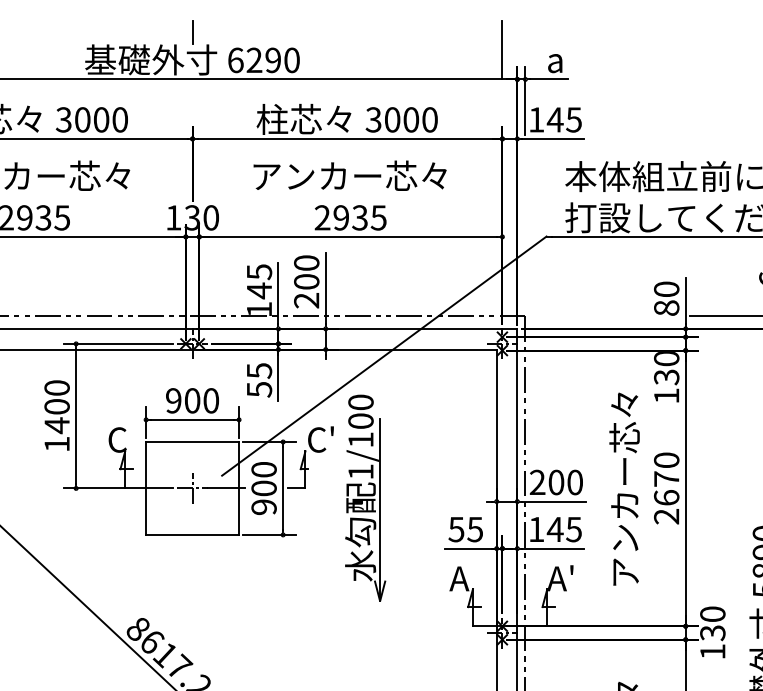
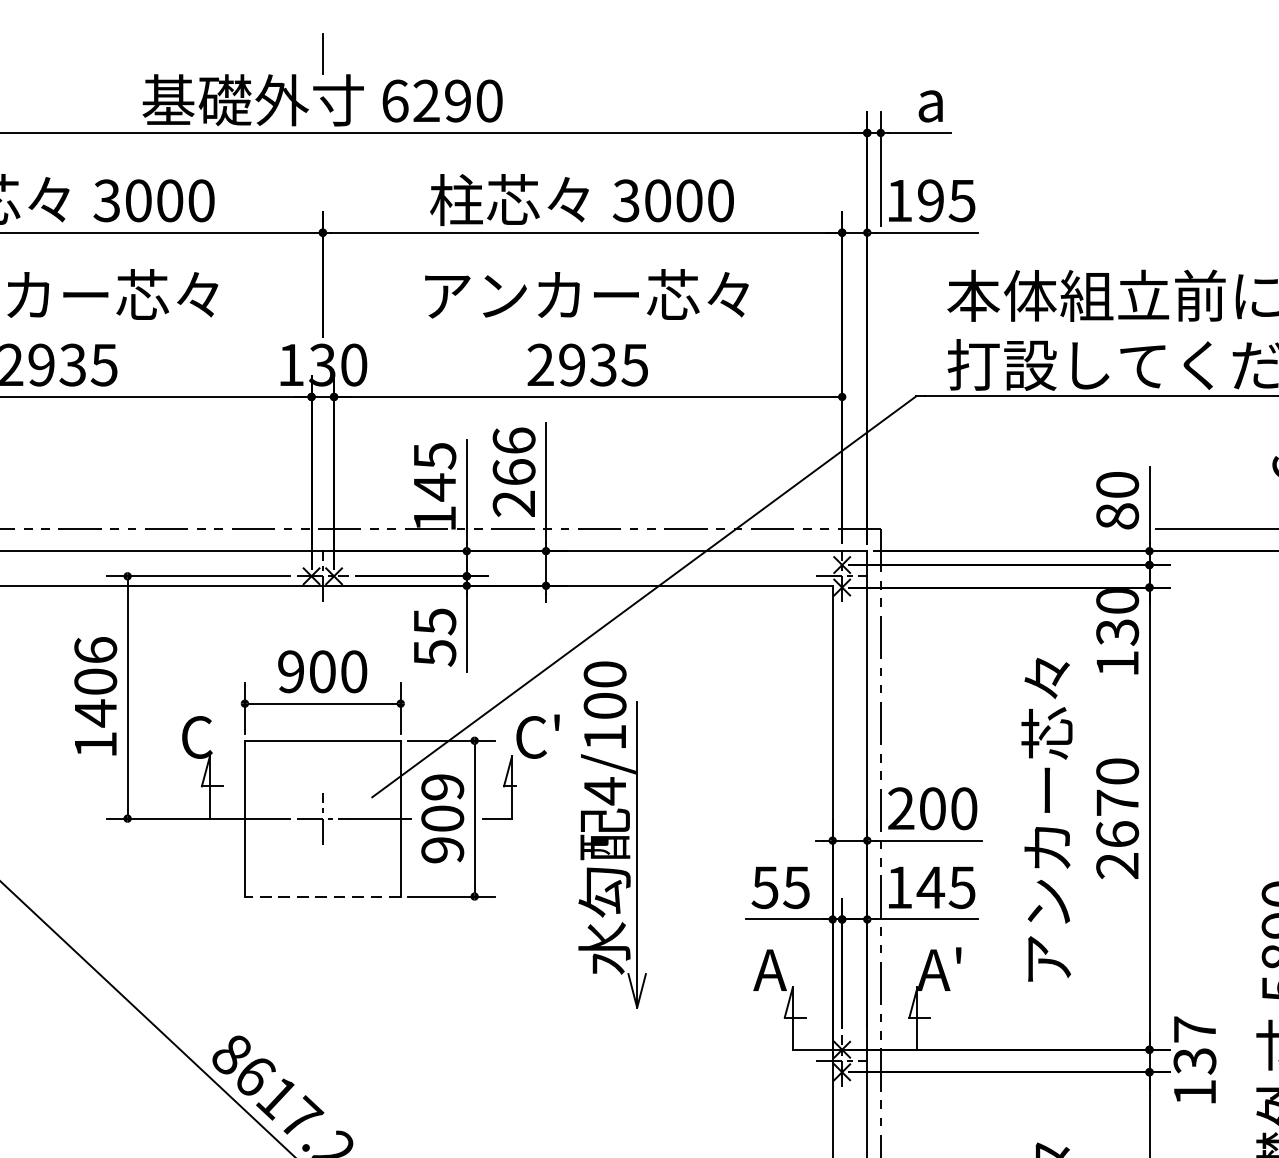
line: (502, 49) -> (842, 82), removed
text: (554, 119) -> (929, 200), 145 -> 195
text: (306, 272) -> (513, 456), 200 -> 266
text: (56, 387) -> (94, 649), 1400 -> 1406
text: (263, 469) -> (441, 786), 900 -> 909
text: (360, 471) -> (604, 790), 1/100 -> 4/100
line: (192, 534) -> (322, 895), solid -> dashed
text: (712, 613) -> (1194, 1028), 130 -> 137

